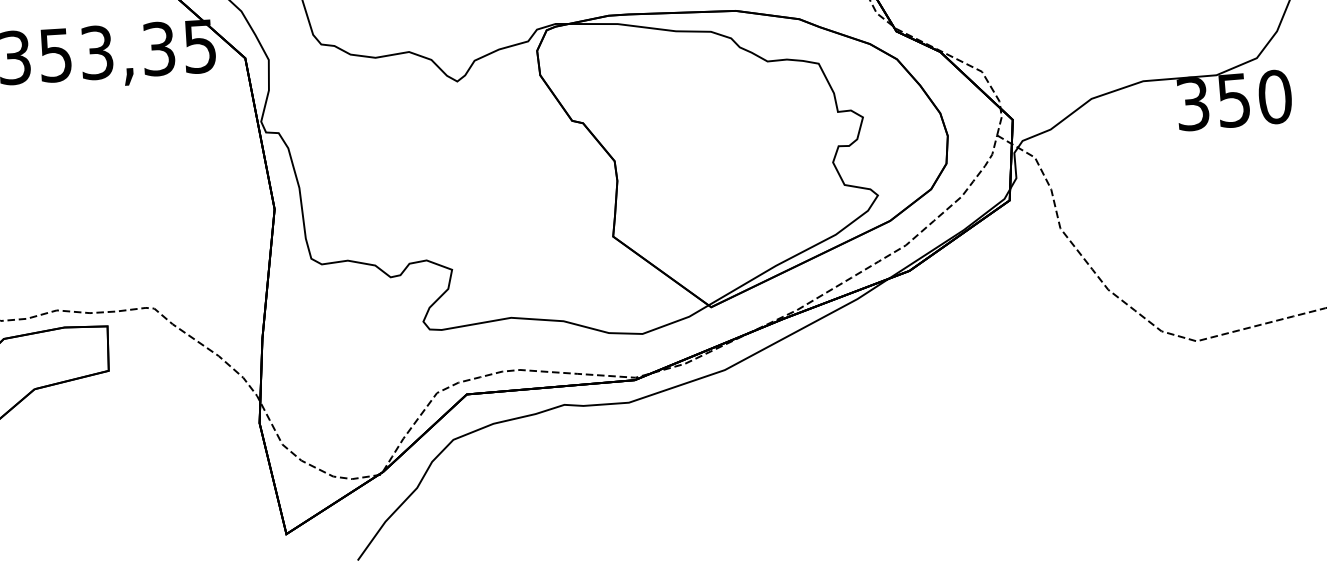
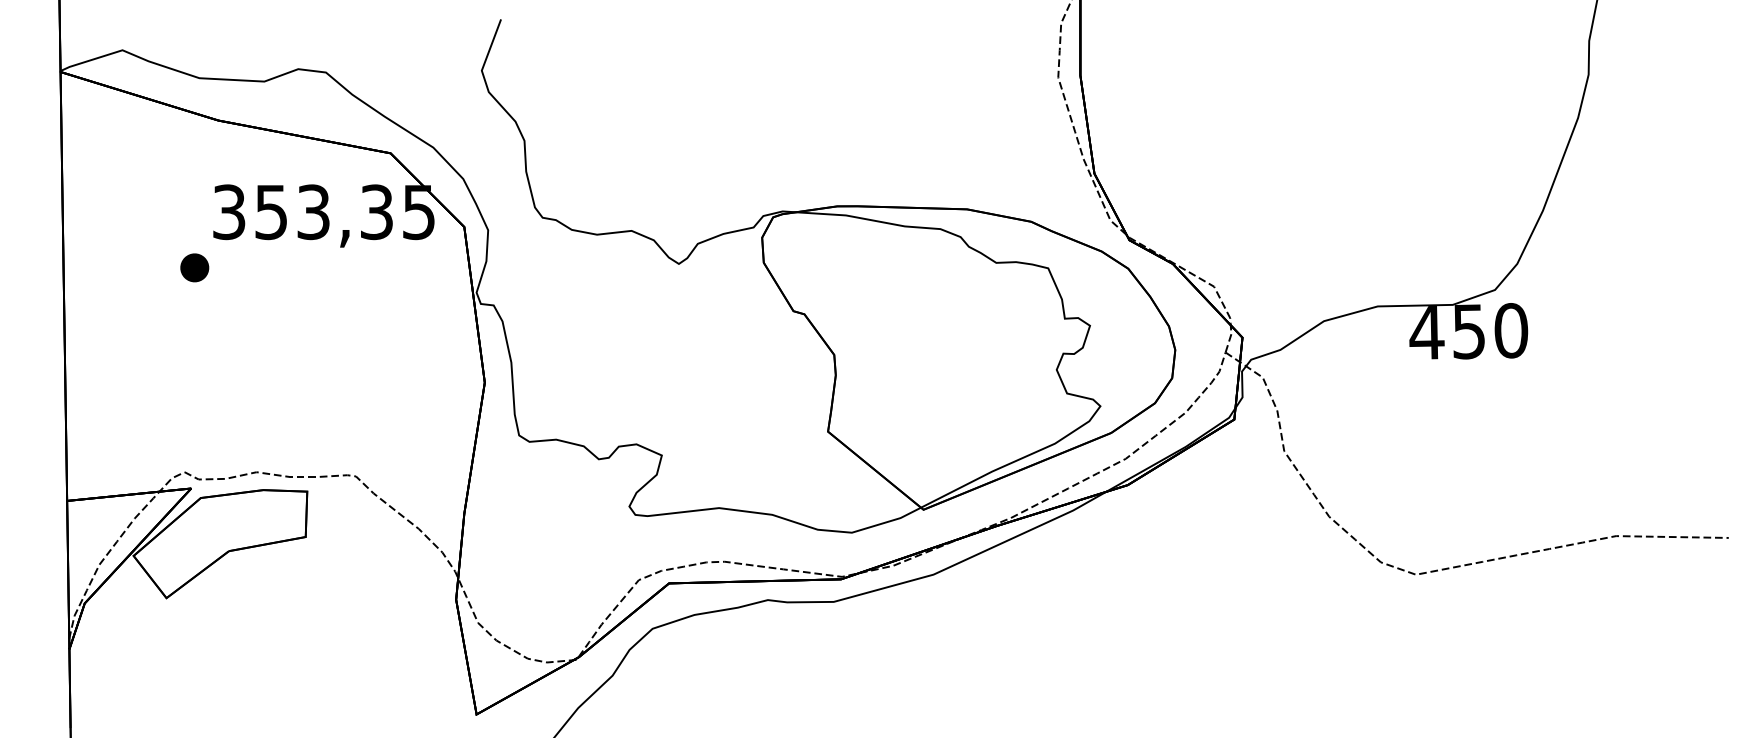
text: (1192, 103) -> (1426, 332), 350 -> 450

